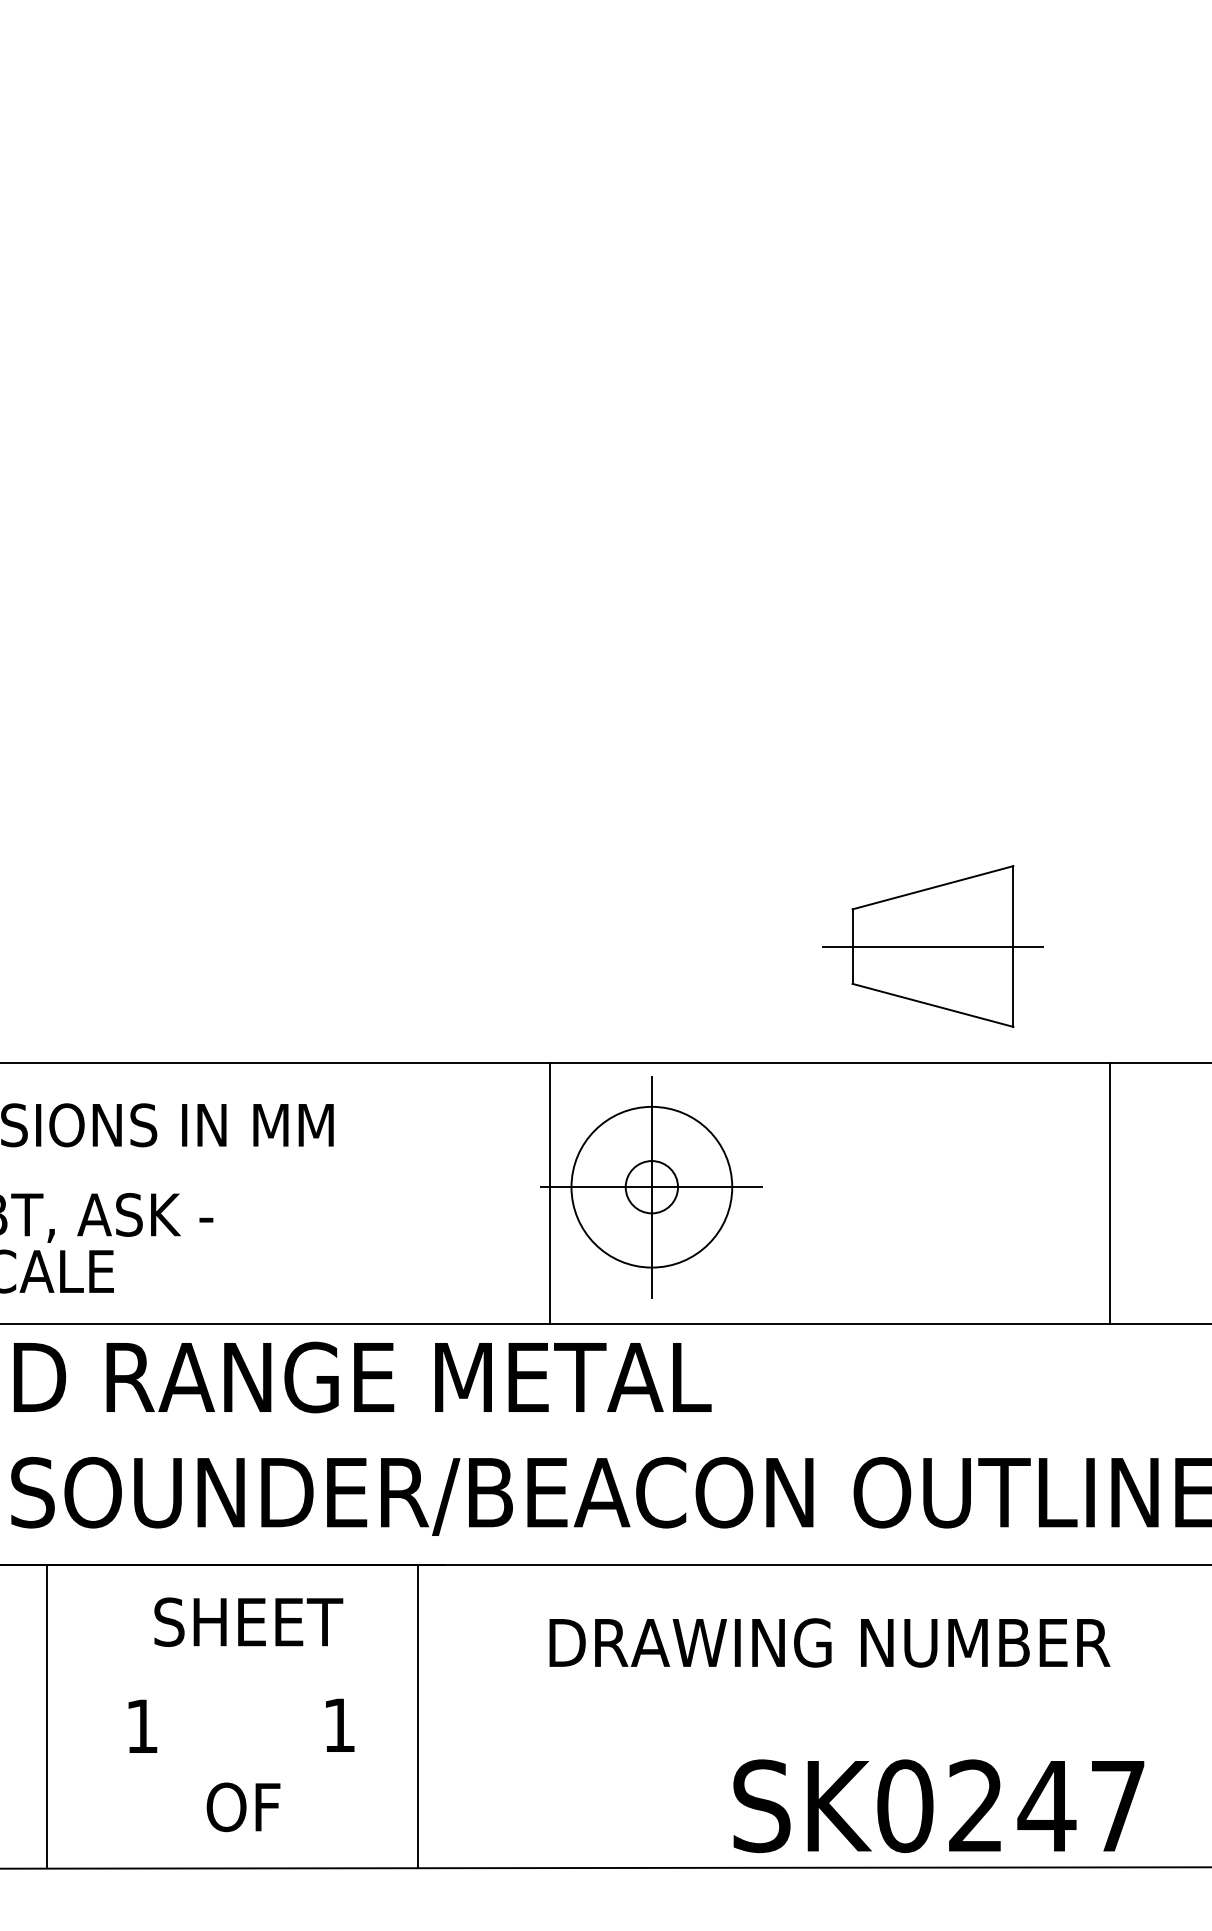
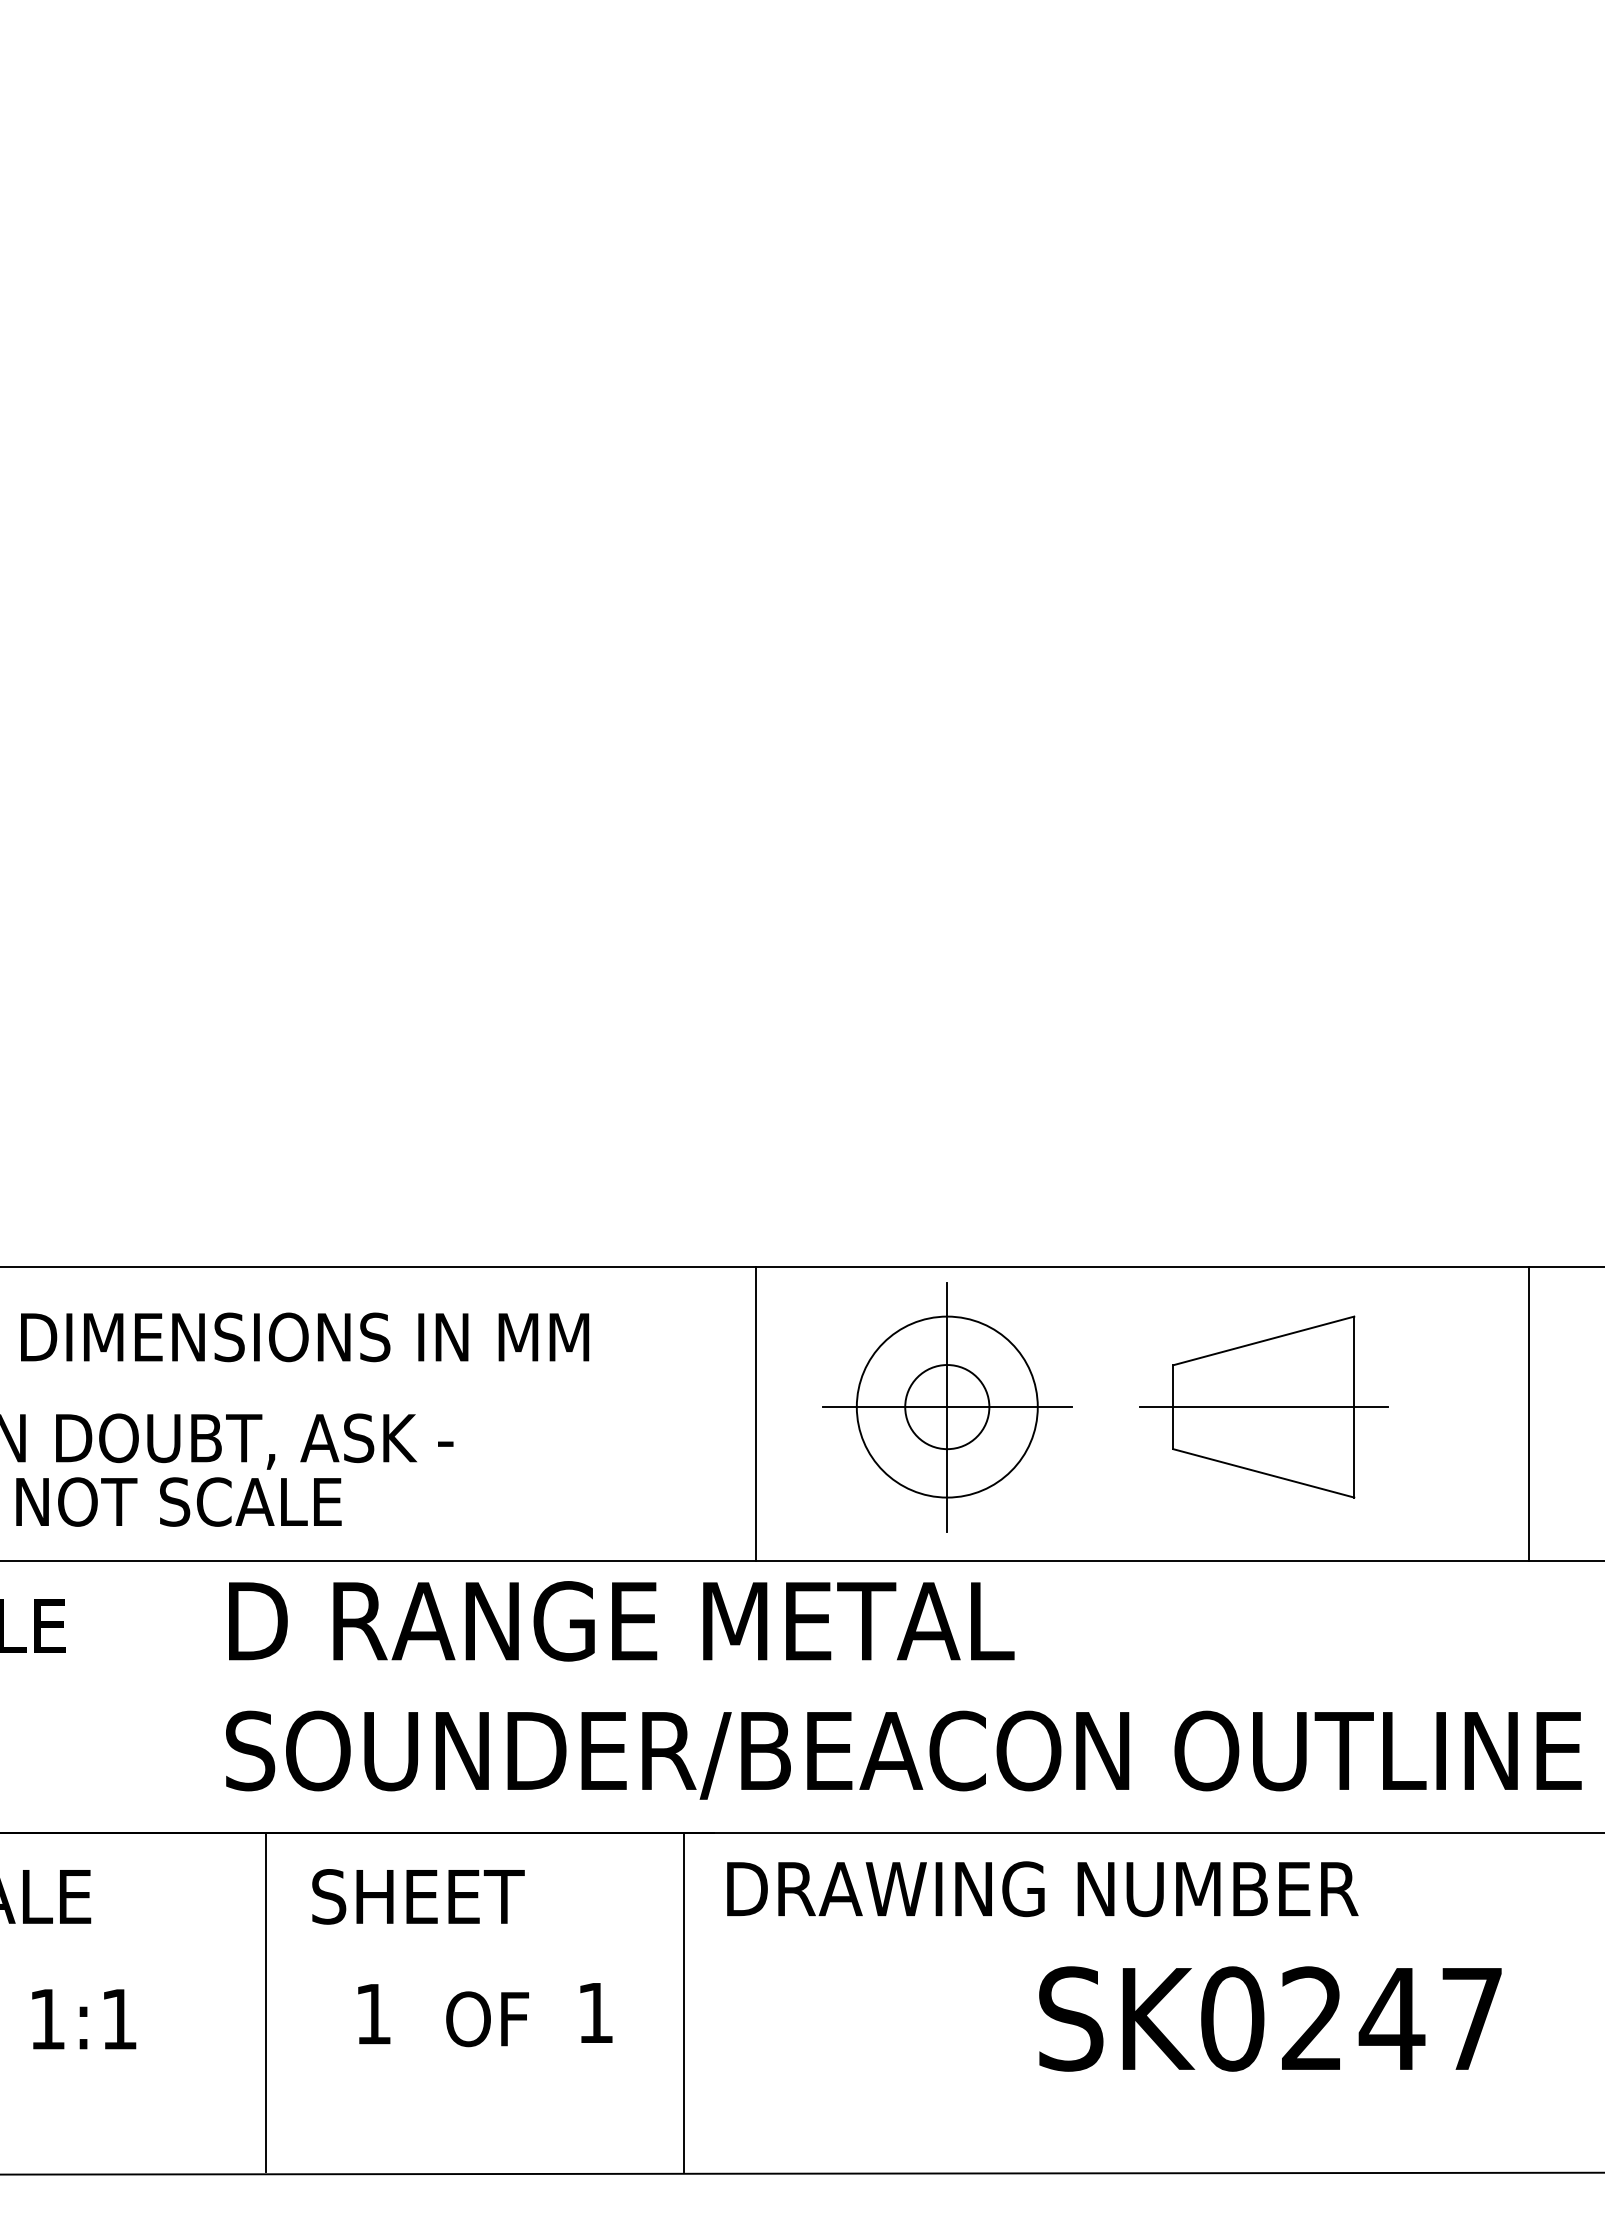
part: (932, 945) -> (1263, 1406), moved
circle: (652, 1187) -> (947, 1407), size x1.43
line: (549, 1193) -> (756, 1414), moved
line: (1109, 1193) -> (1528, 1414), moved
text: (248, 1621) -> (418, 1896), moved
text: (829, 1643) -> (1042, 1889), moved
text: (938, 1805) -> (1270, 2018), moved
text: (243, 1807) -> (487, 2019), moved

